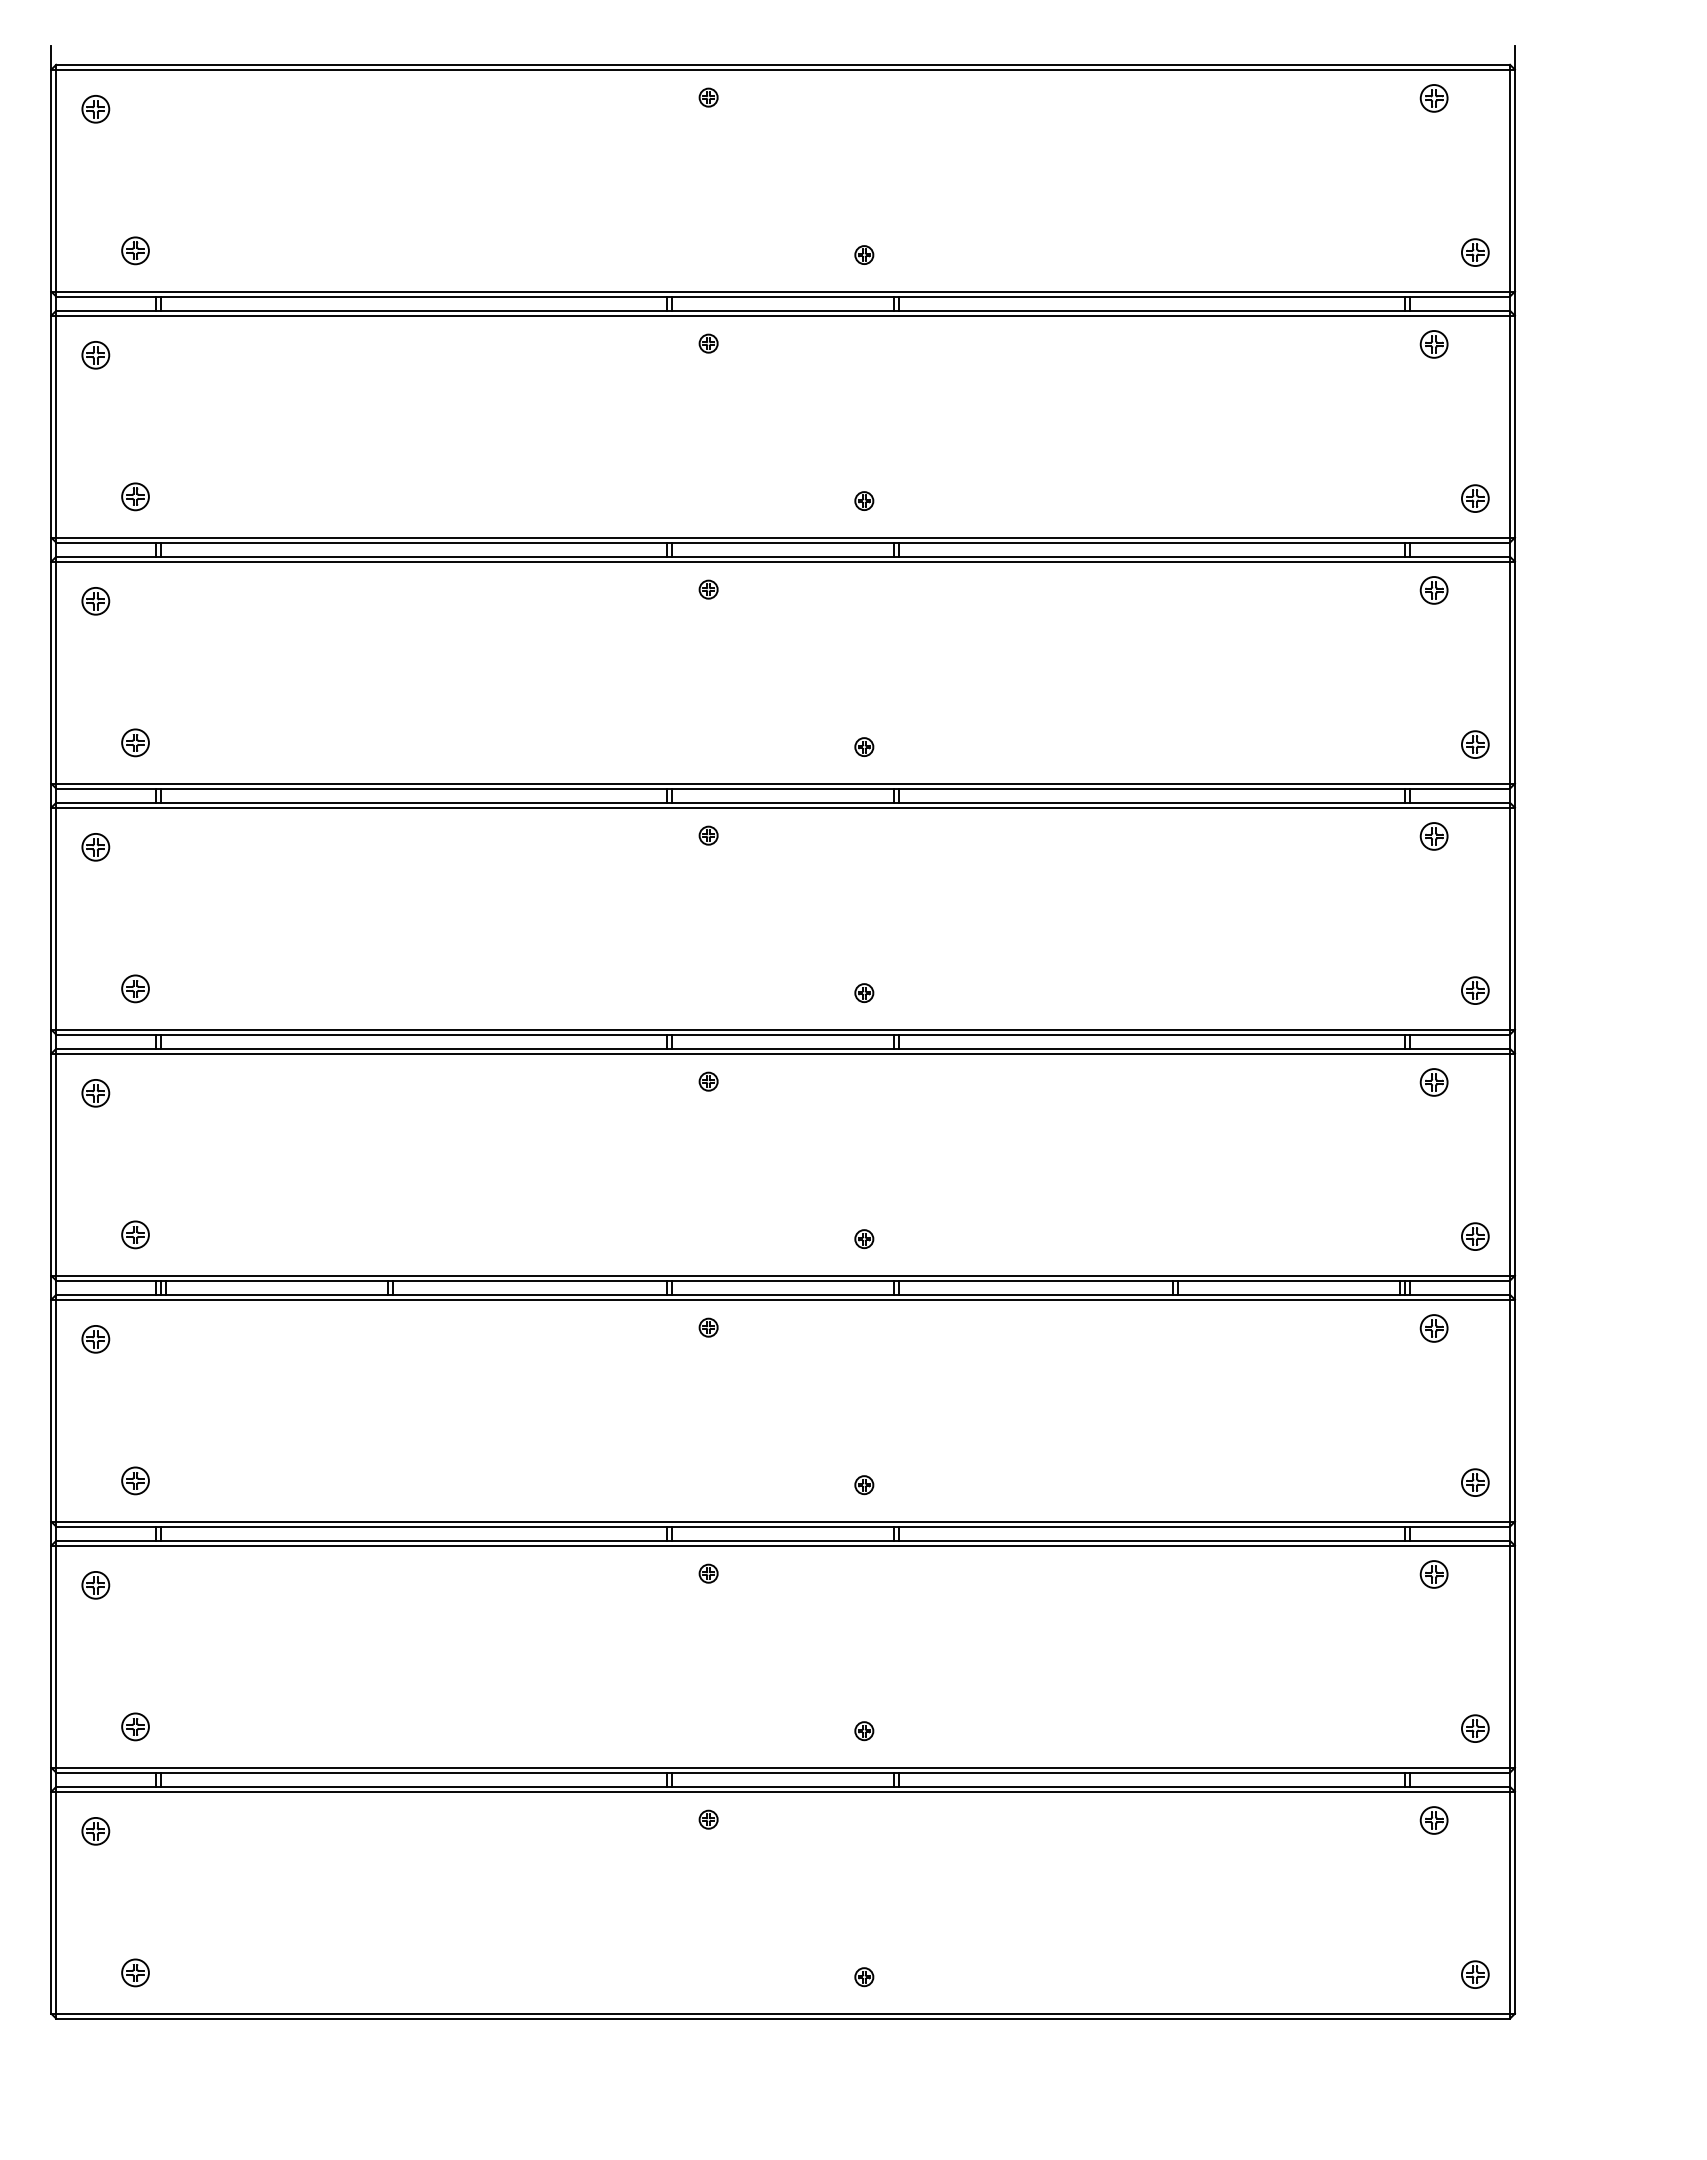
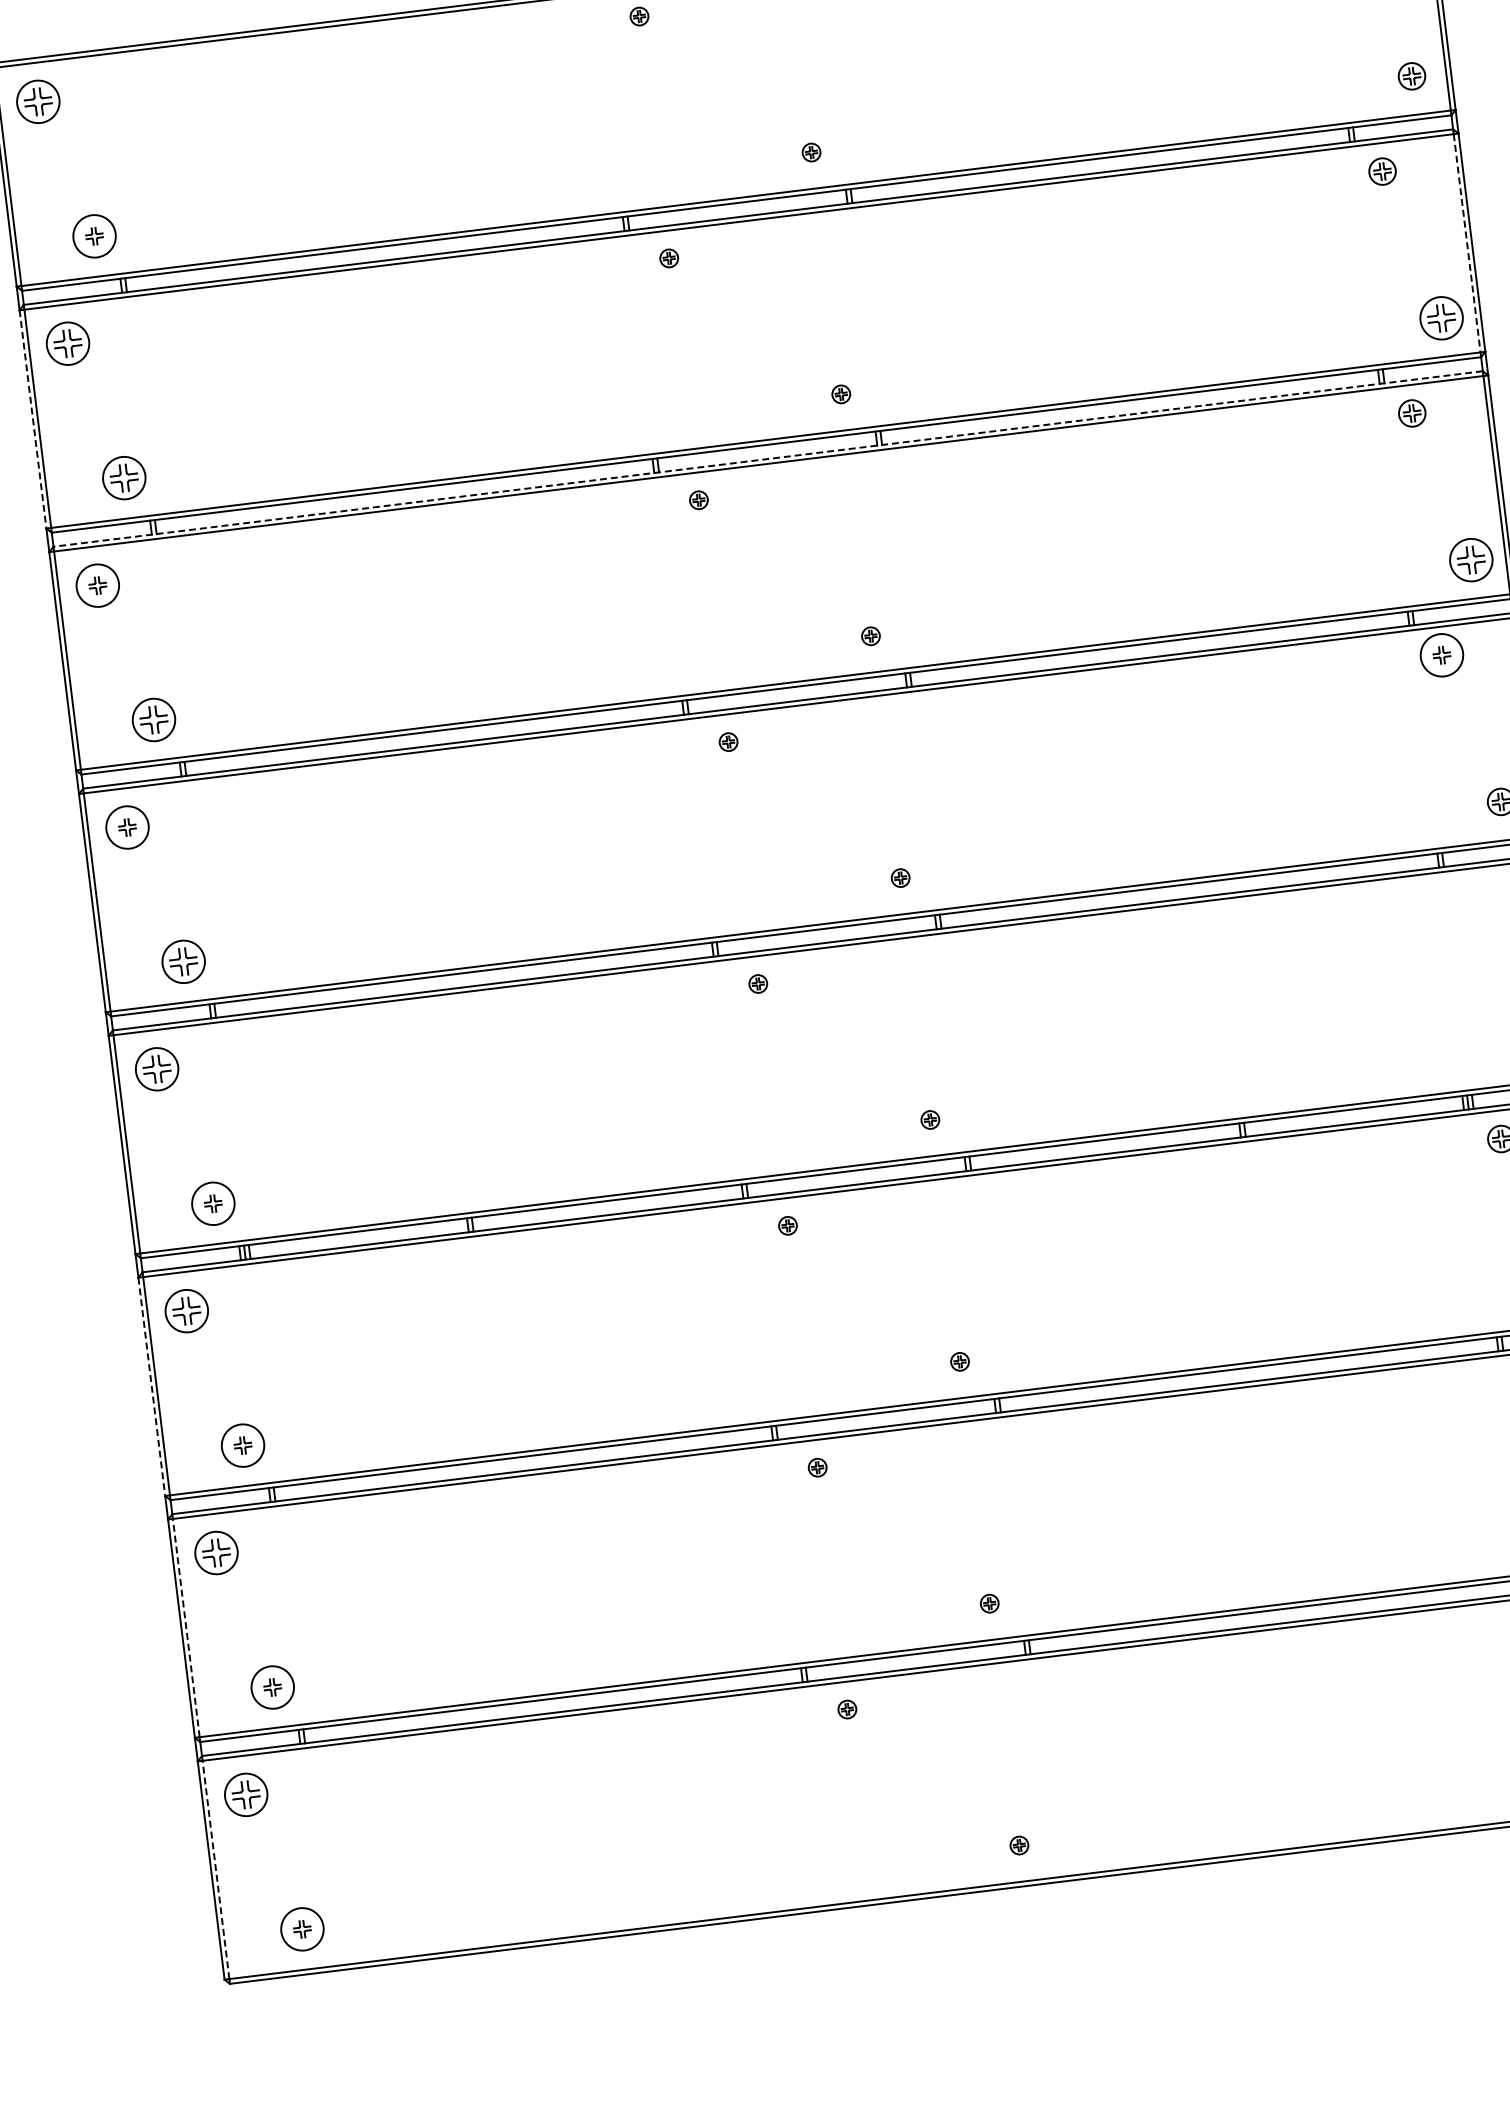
part: (95, 109) -> (38, 102), size x1.6
circle: (135, 250) -> (94, 236), size x1.6
part: (95, 355) -> (67, 344), size x1.6
line: (51, 426) -> (33, 419), solid -> dashed
line: (1510, 426) -> (1467, 243), solid -> dashed
part: (135, 496) -> (124, 477), size x1.6
part: (1475, 498) -> (1441, 318), size x1.6
line: (783, 556) -> (768, 458), solid -> dashed
circle: (95, 600) -> (97, 584), size x1.6
part: (135, 742) -> (153, 719), size x1.6
part: (1475, 744) -> (1471, 559), size x1.6
circle: (1433, 836) -> (1441, 655), size x1.6
circle: (95, 846) -> (127, 826), size x1.6
part: (135, 988) -> (183, 961), size x1.6
part: (1433, 1082) -> (1471, 897), removed
part: (95, 1093) -> (156, 1069), size x1.6
circle: (135, 1234) -> (213, 1203), size x1.6
part: (95, 1339) -> (186, 1311), size x1.6
line: (51, 1410) -> (151, 1386), solid -> dashed
circle: (135, 1480) -> (242, 1445), size x1.6
part: (95, 1585) -> (216, 1553), size x1.6
line: (56, 1656) -> (186, 1627), solid -> dashed
circle: (135, 1726) -> (272, 1687), size x1.6
part: (95, 1831) -> (246, 1795), size x1.6
line: (56, 1902) -> (216, 1869), solid -> dashed
circle: (135, 1972) -> (302, 1928), size x1.6

